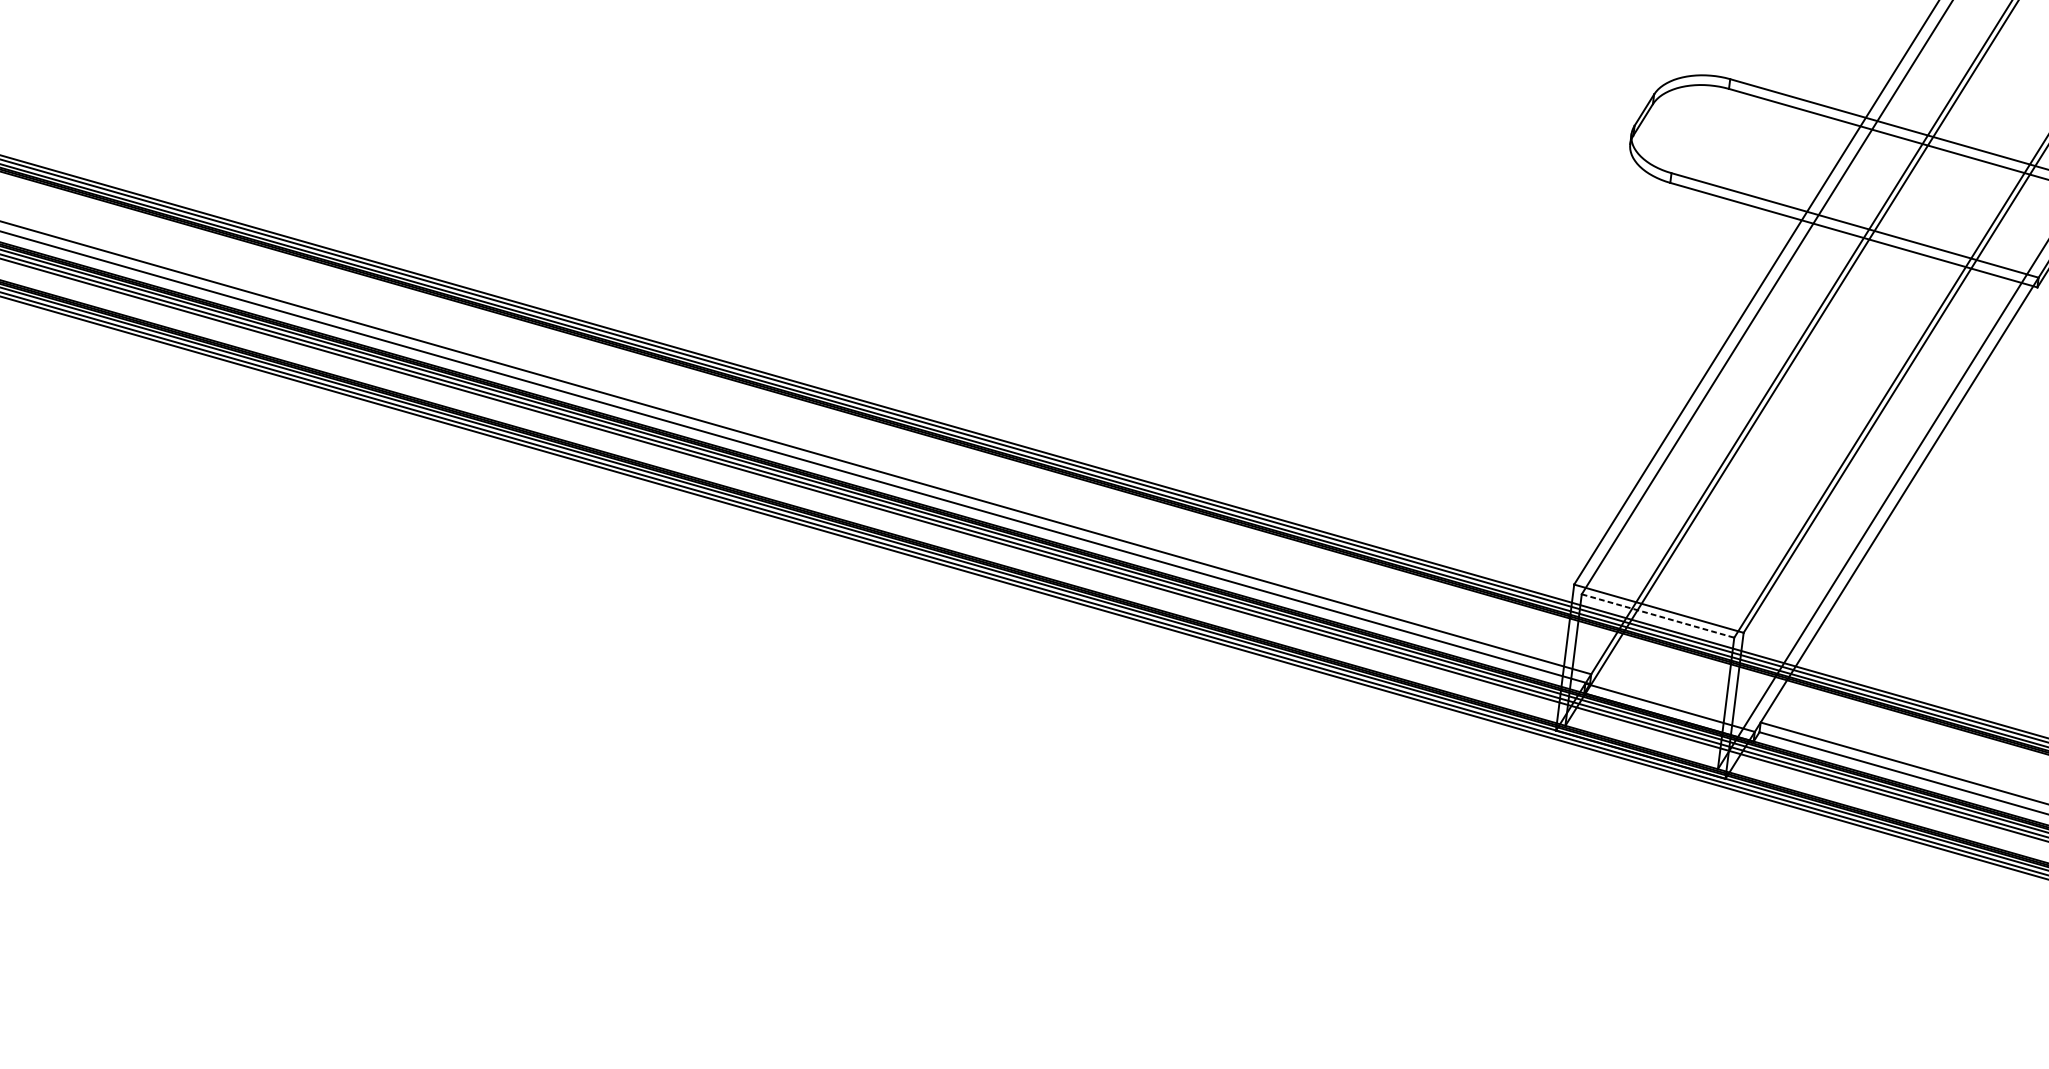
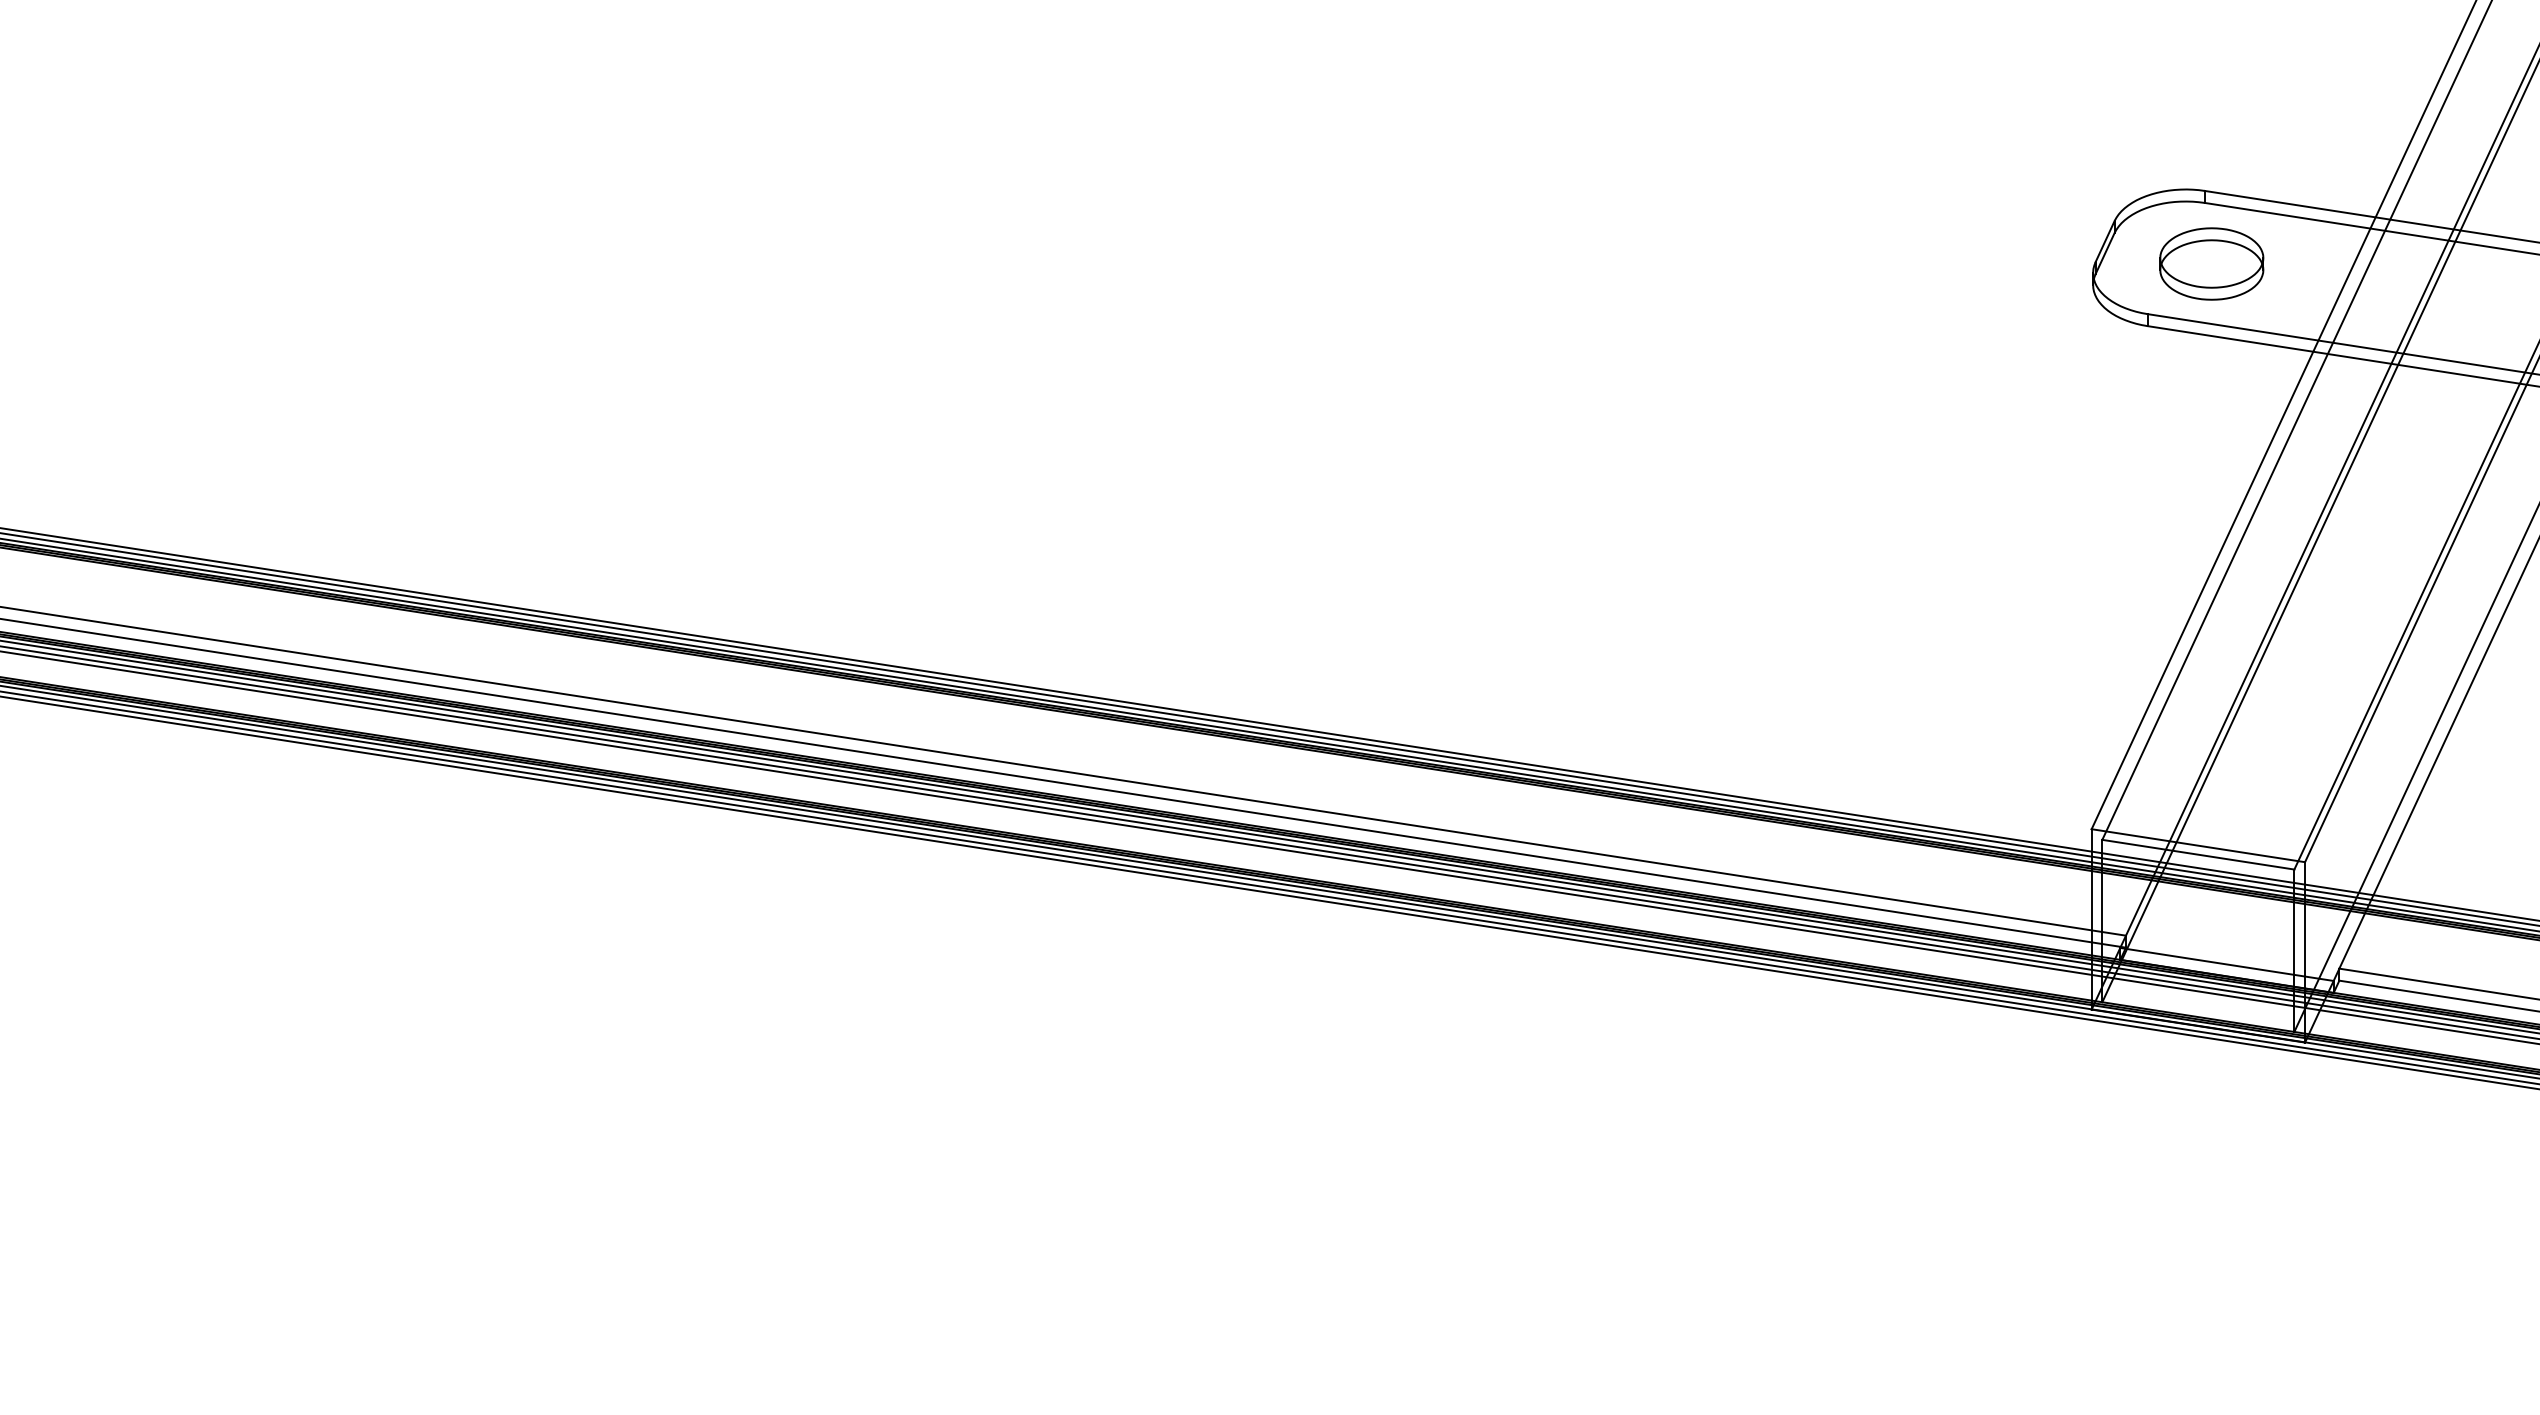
part: (1728, 138) -> (2211, 263), added
line: (1658, 615) -> (2198, 854), dashed -> solid

